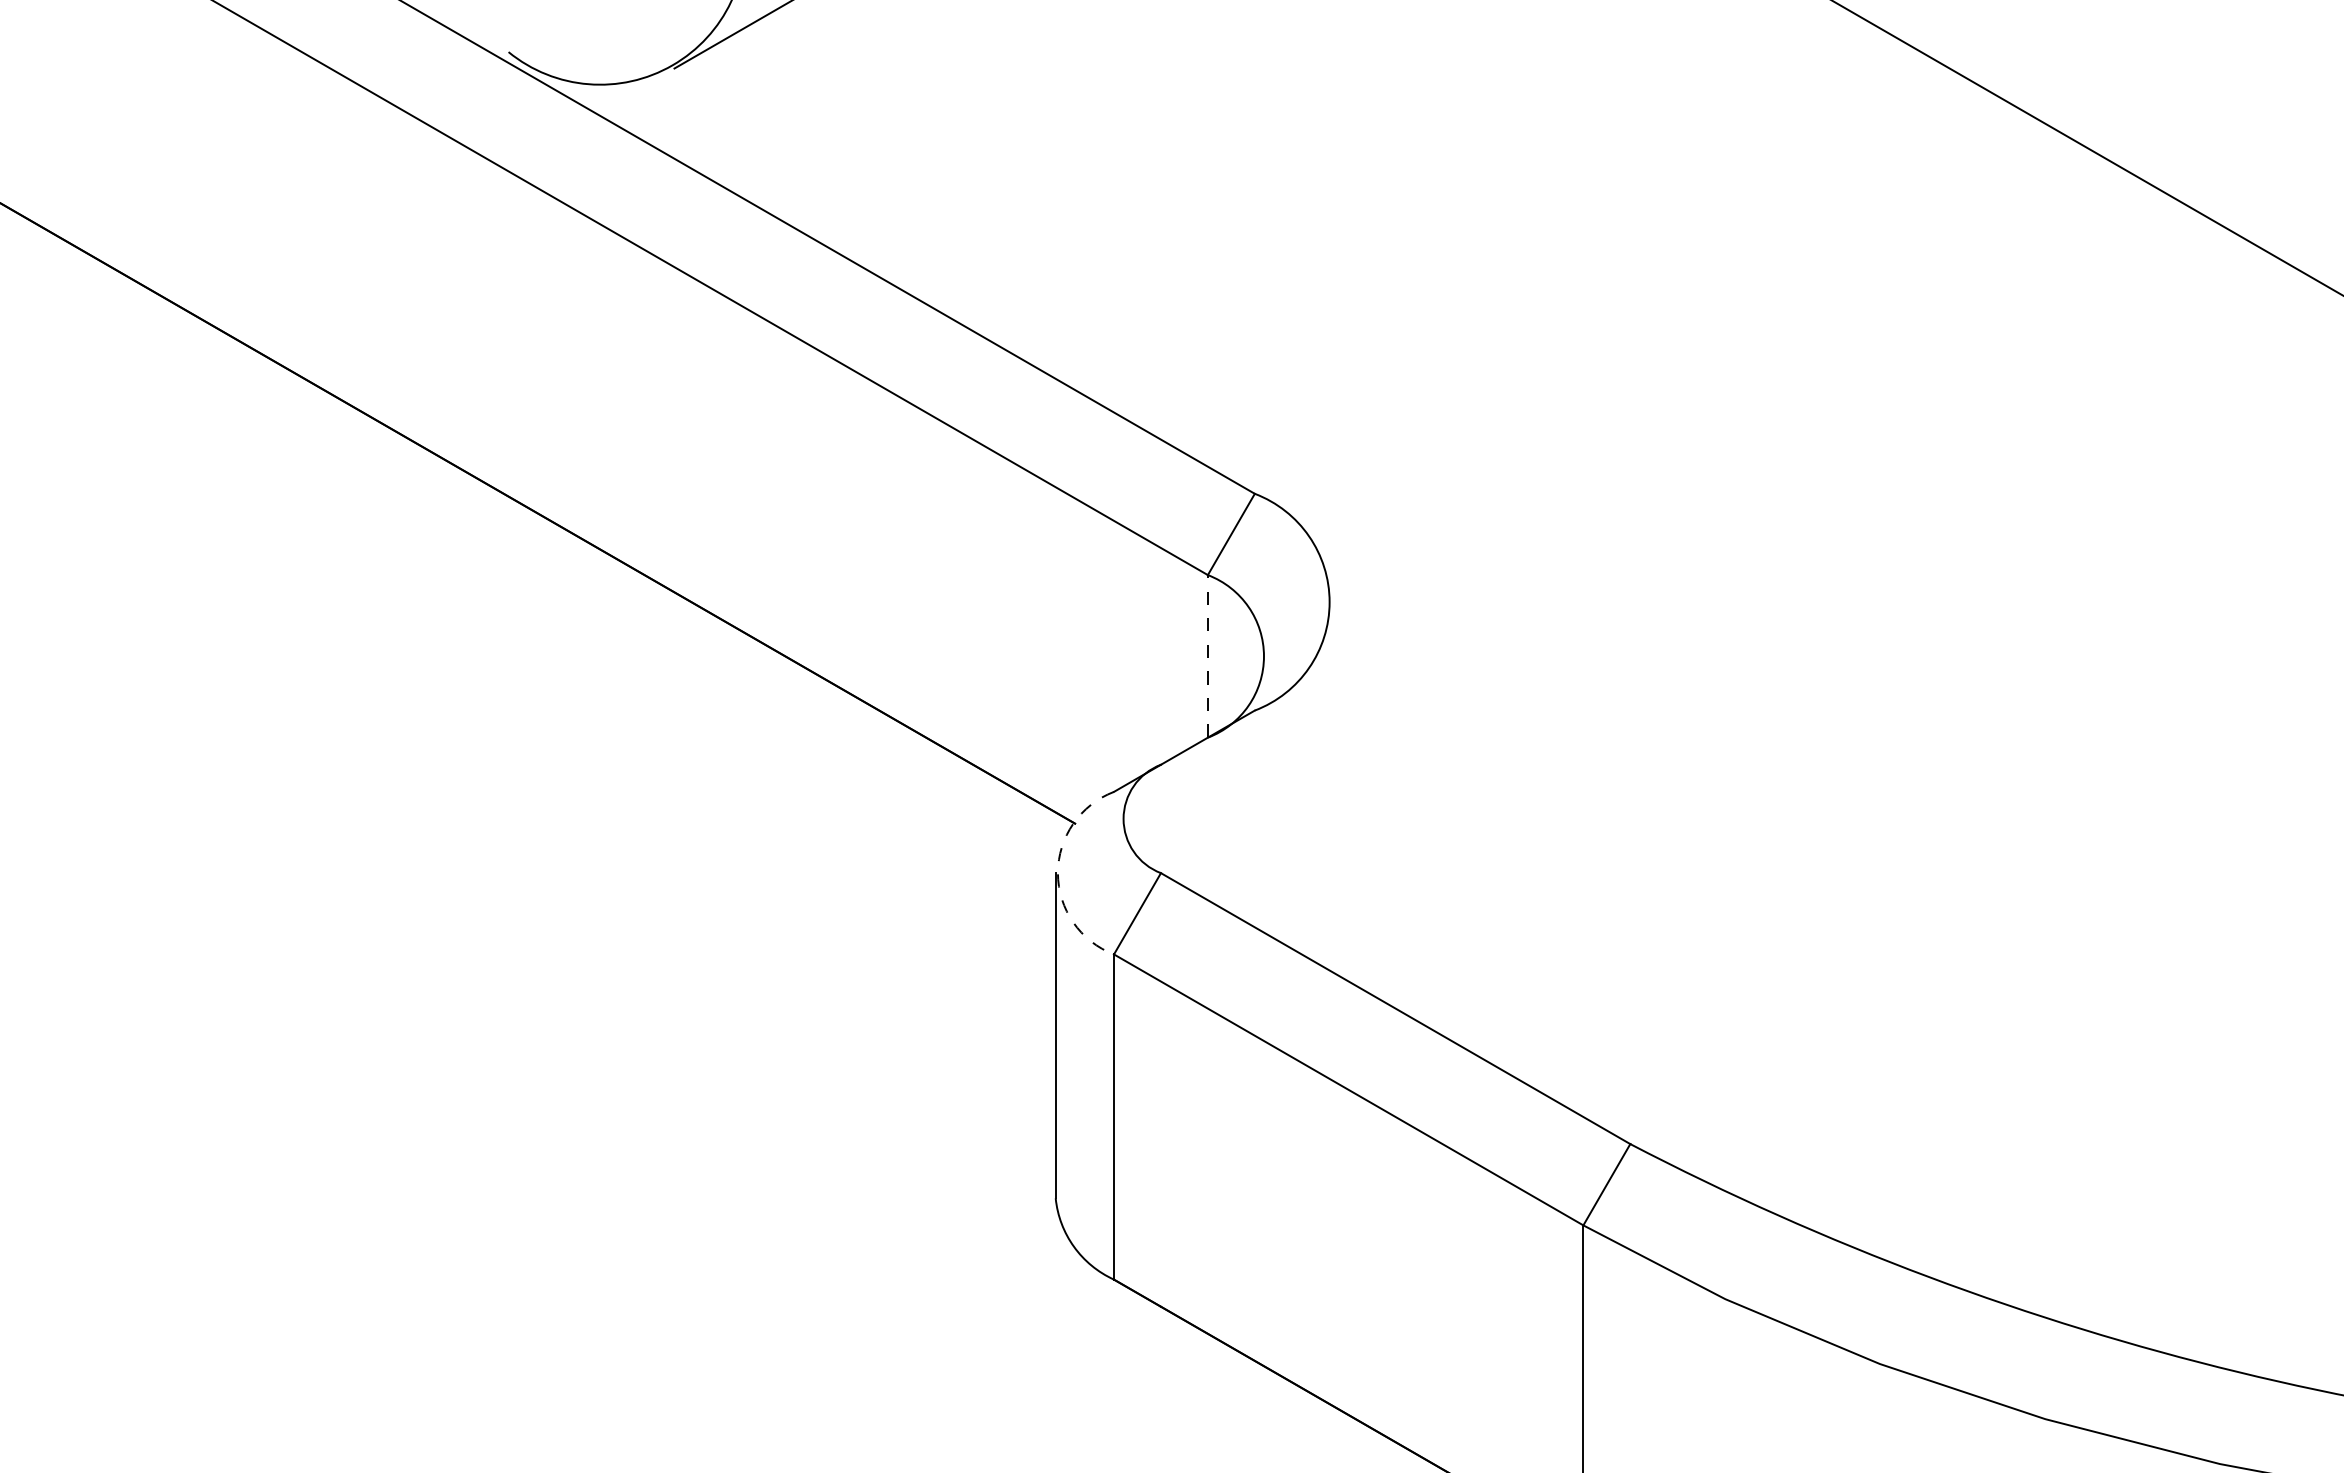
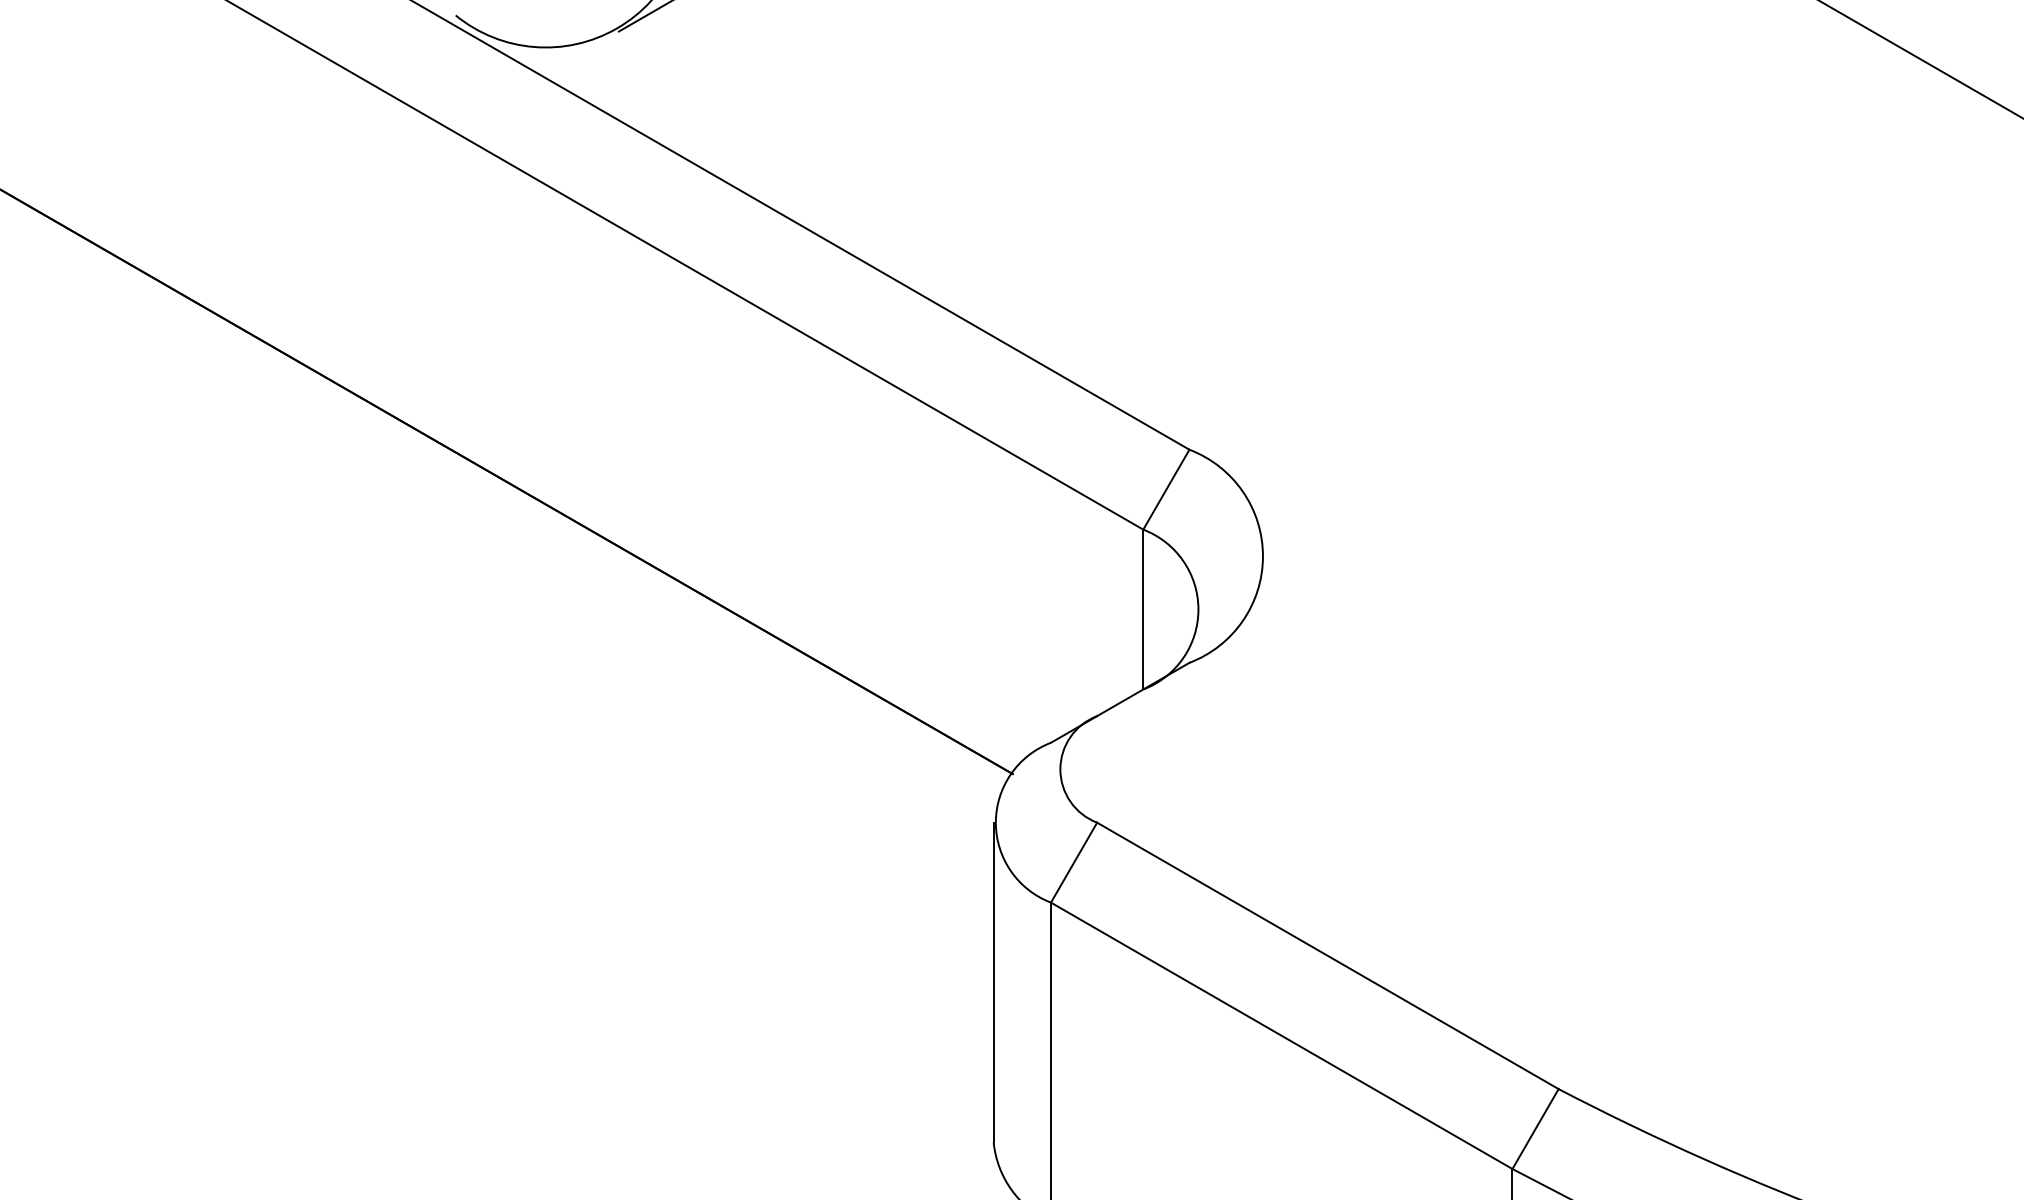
line: (1207, 655) -> (1142, 608), dashed -> solid
arc: (1057, 873) -> (995, 823), dashed -> solid

